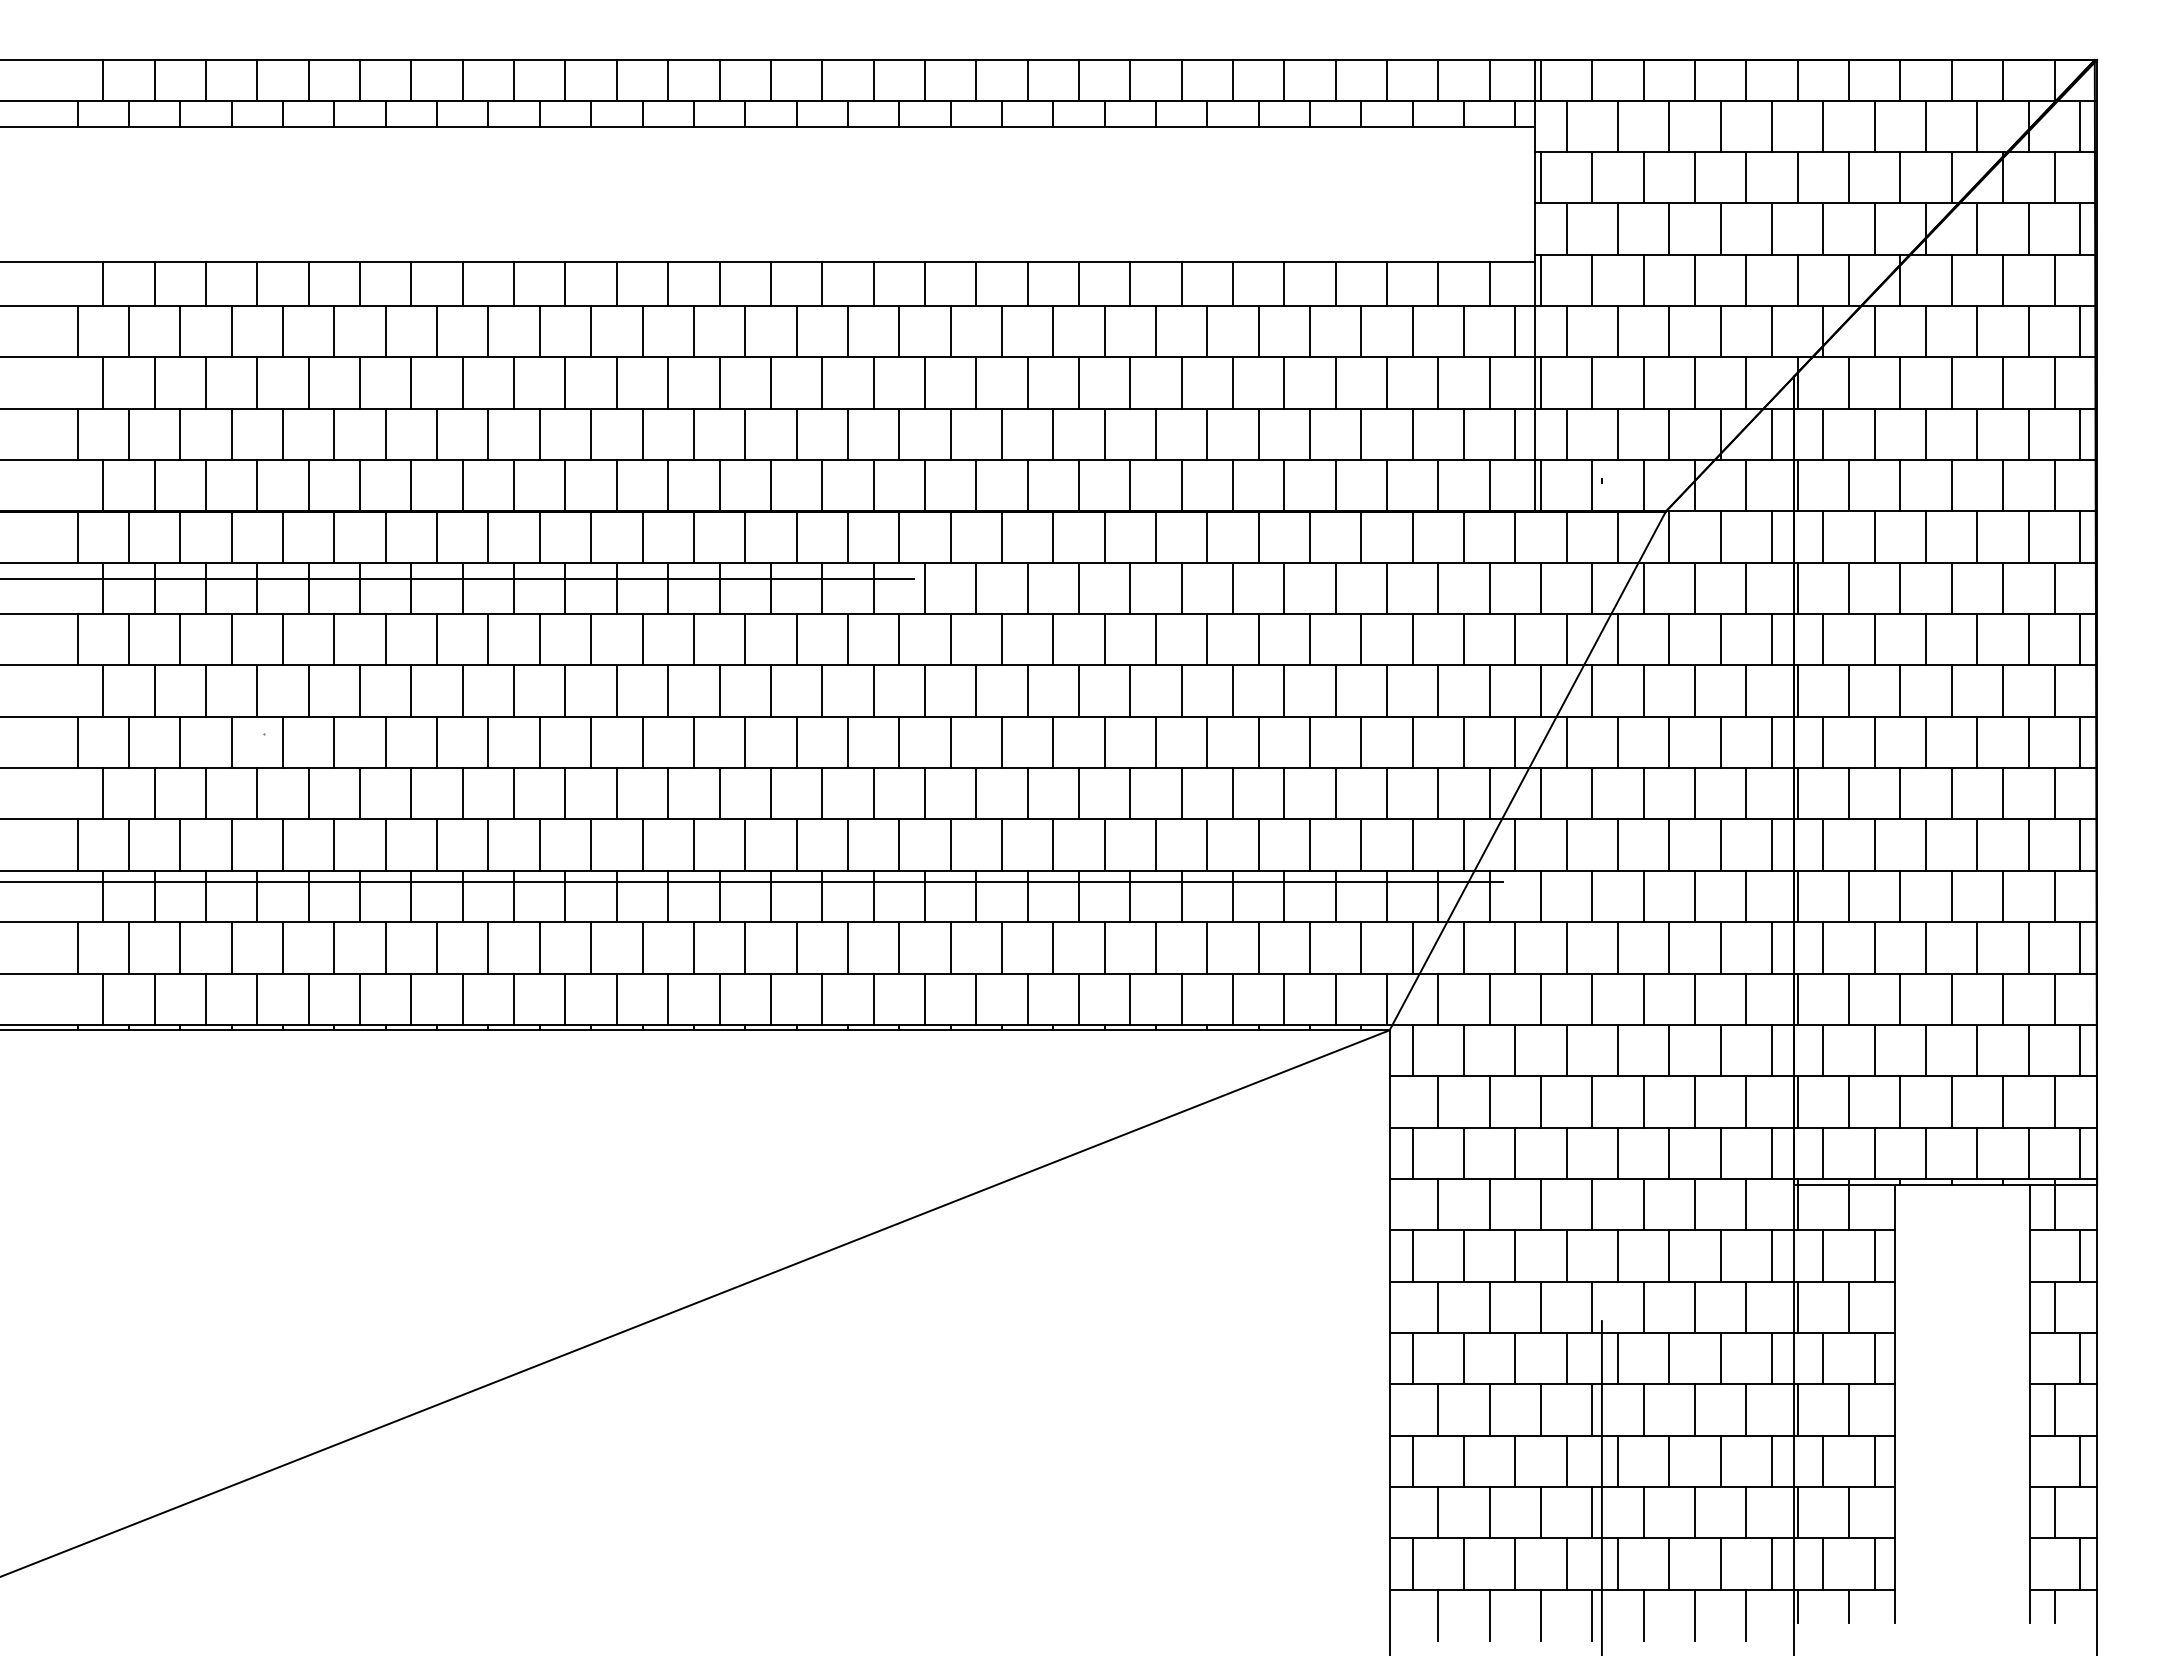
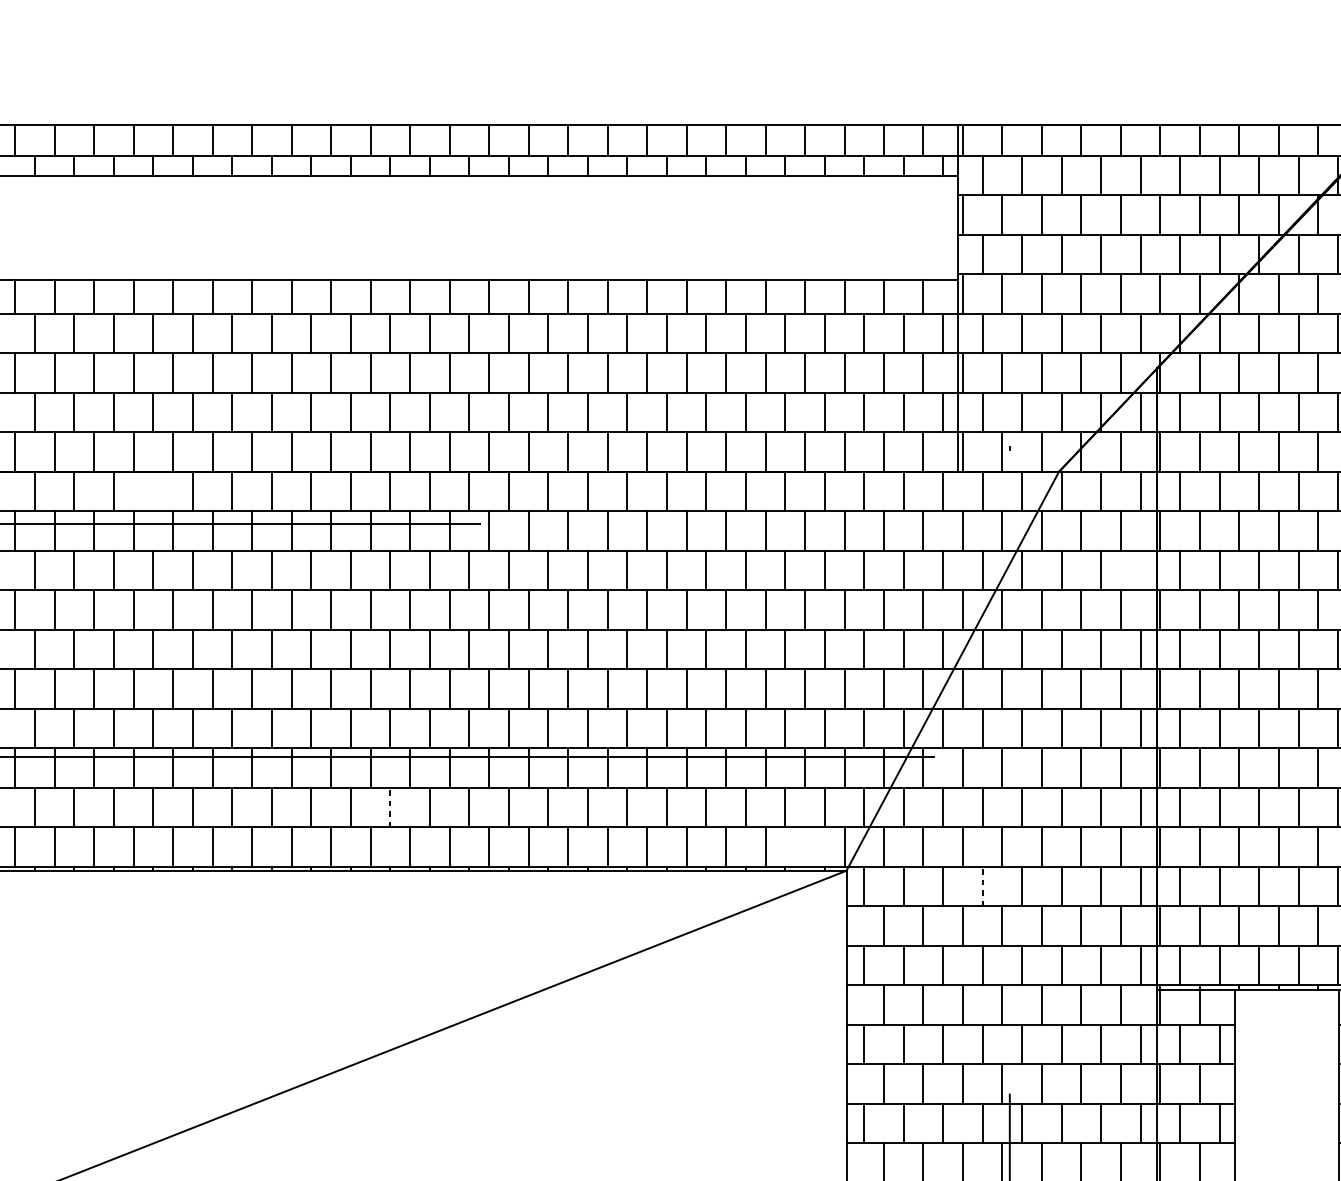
line: (488, 536) -> (153, 490), removed
line: (1772, 639) -> (1141, 570), removed
line: (796, 947) -> (390, 807), solid -> dashed
line: (1335, 998) -> (804, 846), removed
line: (1566, 1050) -> (982, 886), solid -> dashed

